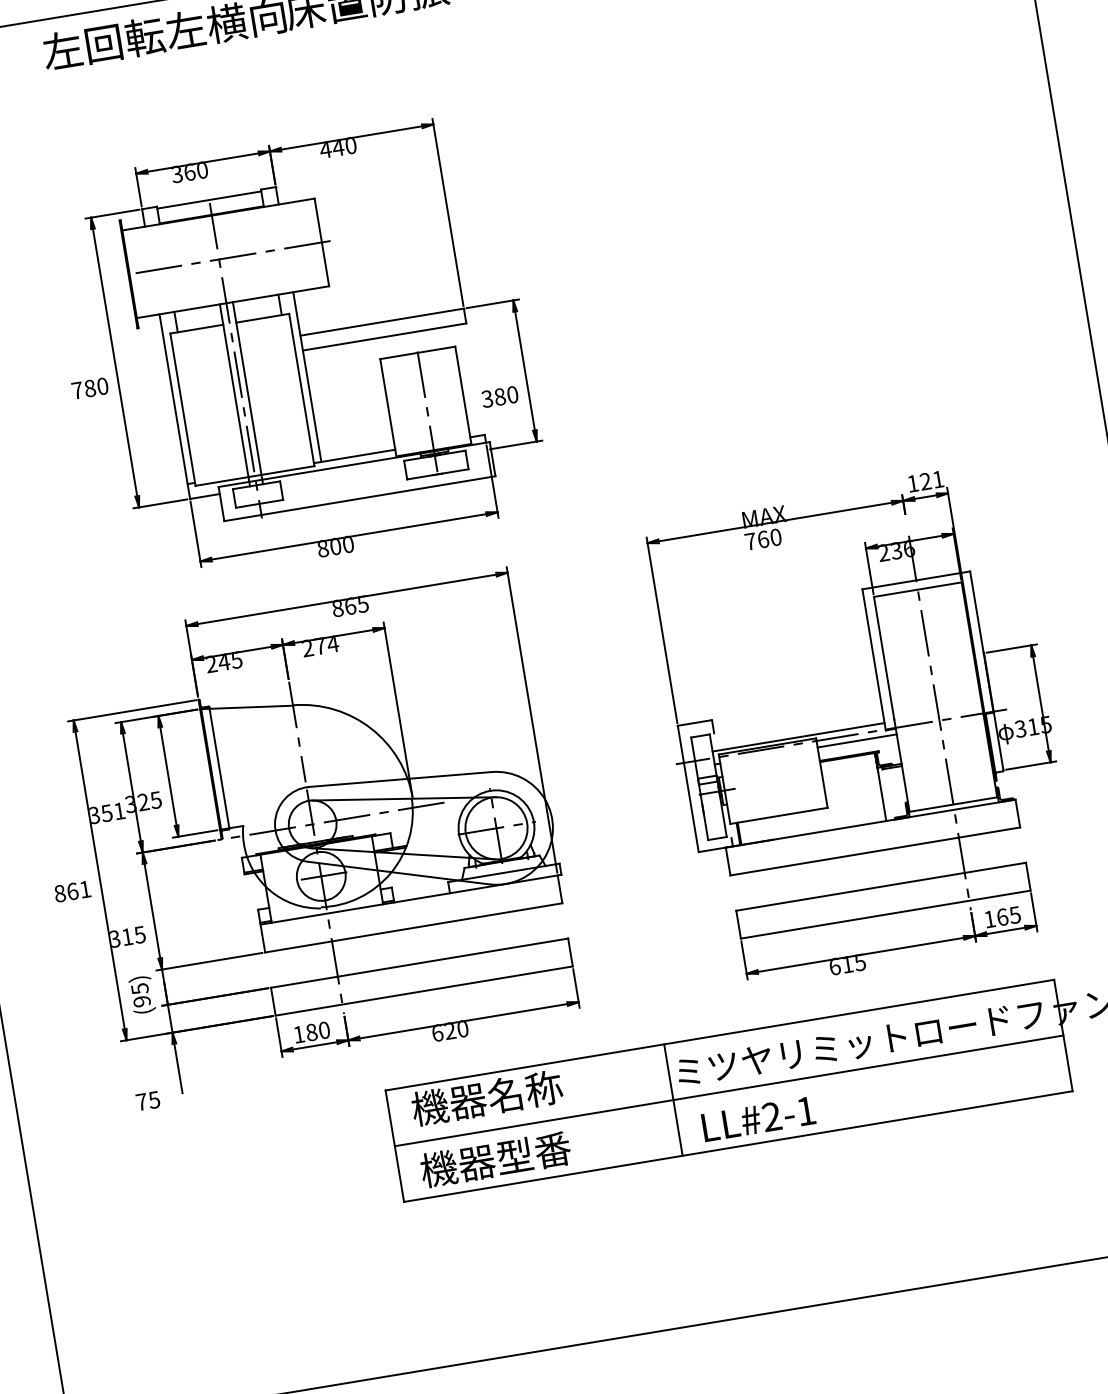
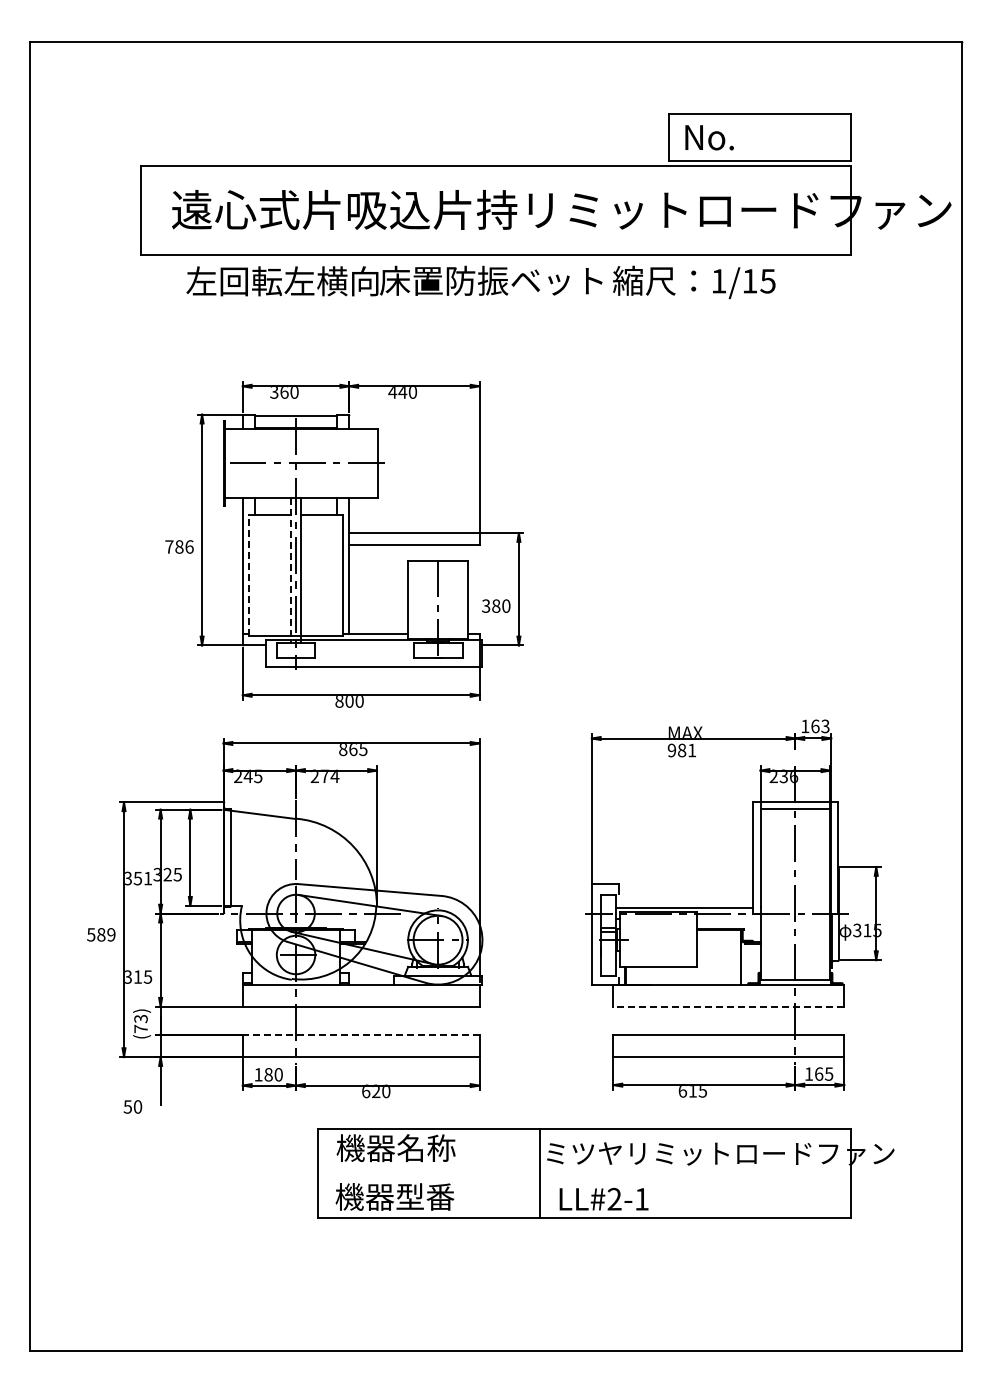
text: (102, 385) -> (189, 546), 780 -> 786
line: (234, 396) -> (290, 571), solid -> dashed
line: (182, 409) -> (248, 575), solid -> dashed
text: (932, 480) -> (820, 726), 121 -> 163
text: (762, 539) -> (681, 750), 760 -> 981
line: (856, 740) -> (728, 918), removed
line: (874, 851) -> (728, 1006), solid -> dashed
text: (72, 891) -> (101, 934), 861 -> 589
line: (418, 962) -> (360, 1034), solid -> dashed
text: (140, 995) -> (140, 1024), (95) -> (73)
line: (728, 1090) -> (584, 1173), removed
text: (147, 1100) -> (132, 1106), 75 -> 50

